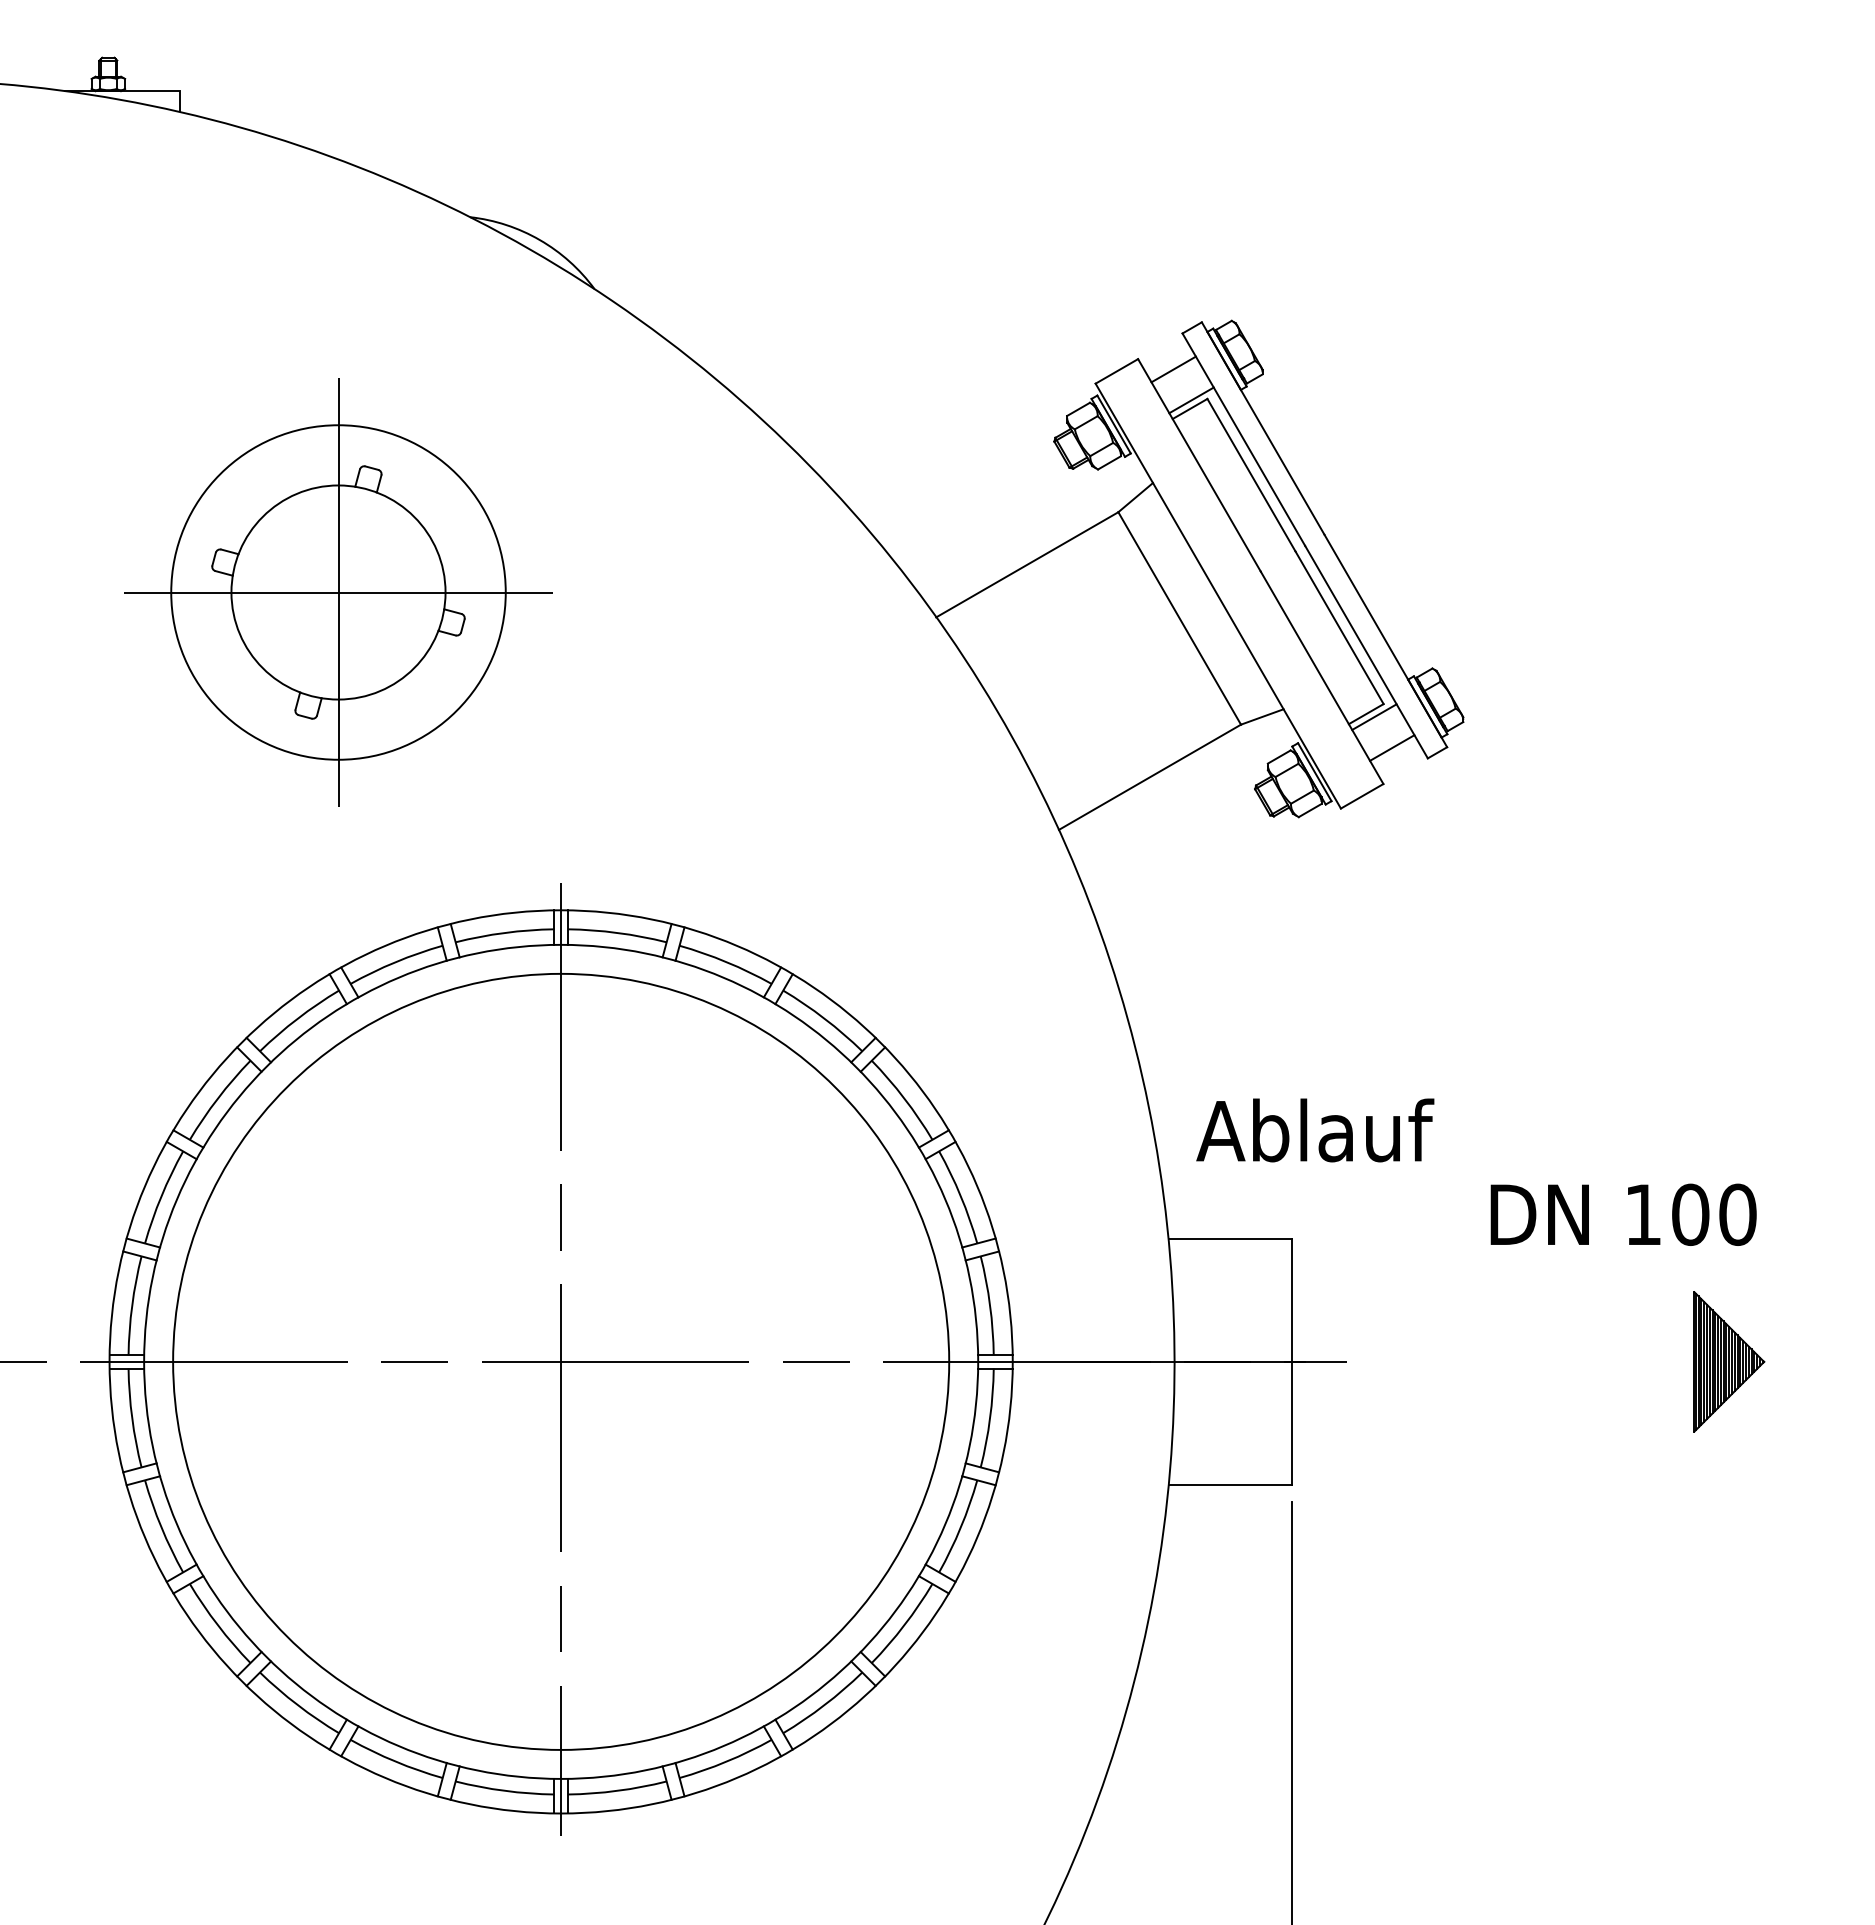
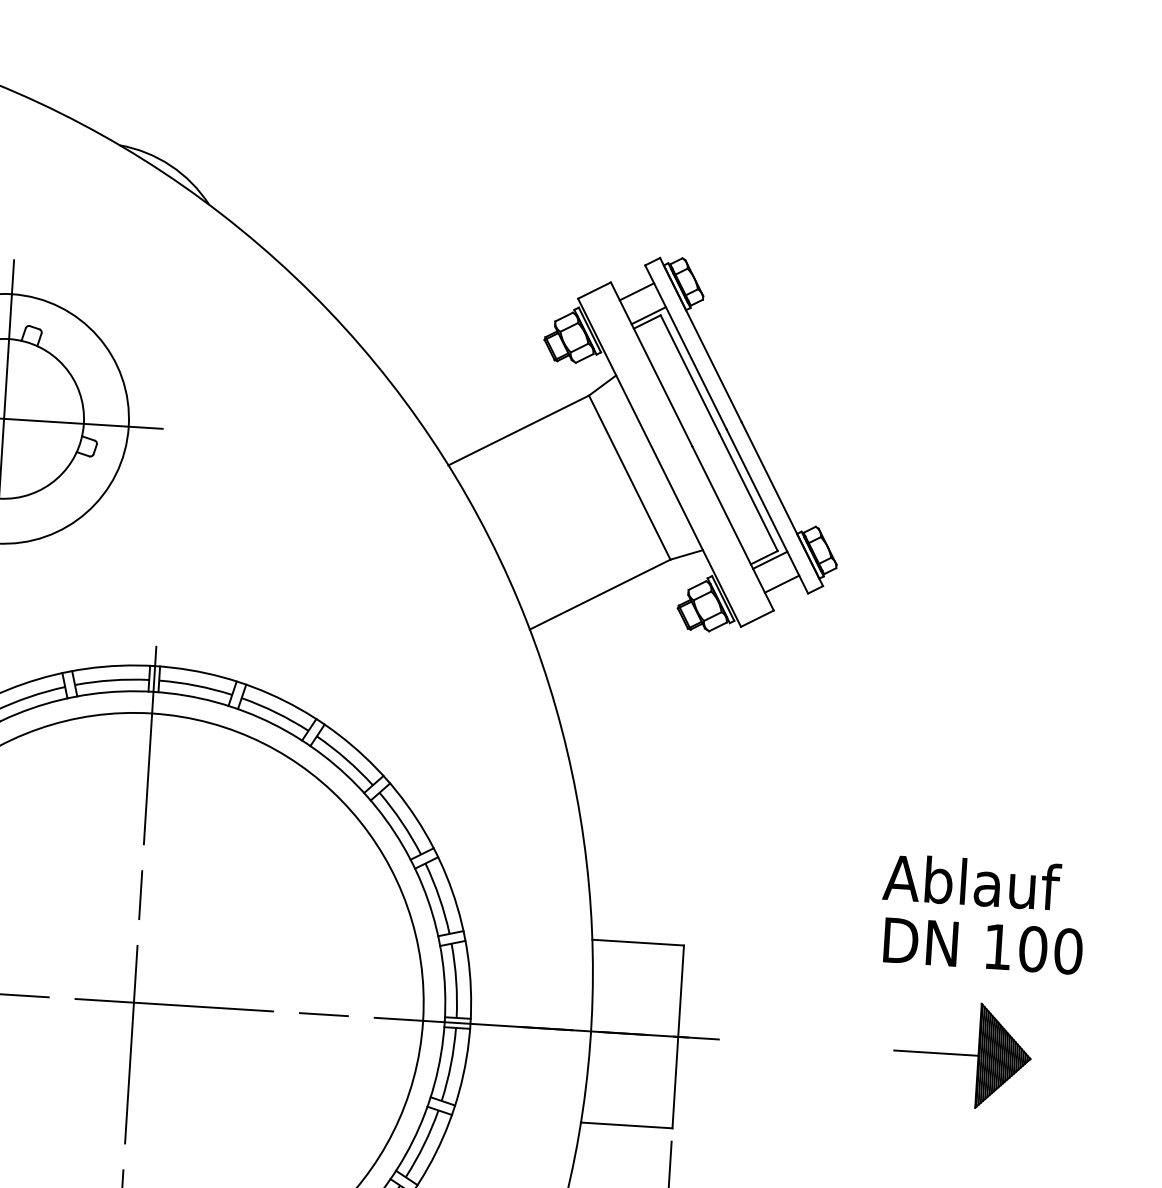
text: (1315, 1130) -> (972, 882), moved
text: (1623, 1214) -> (983, 945), moved
line: (1637, 1361) -> (936, 1052), added

